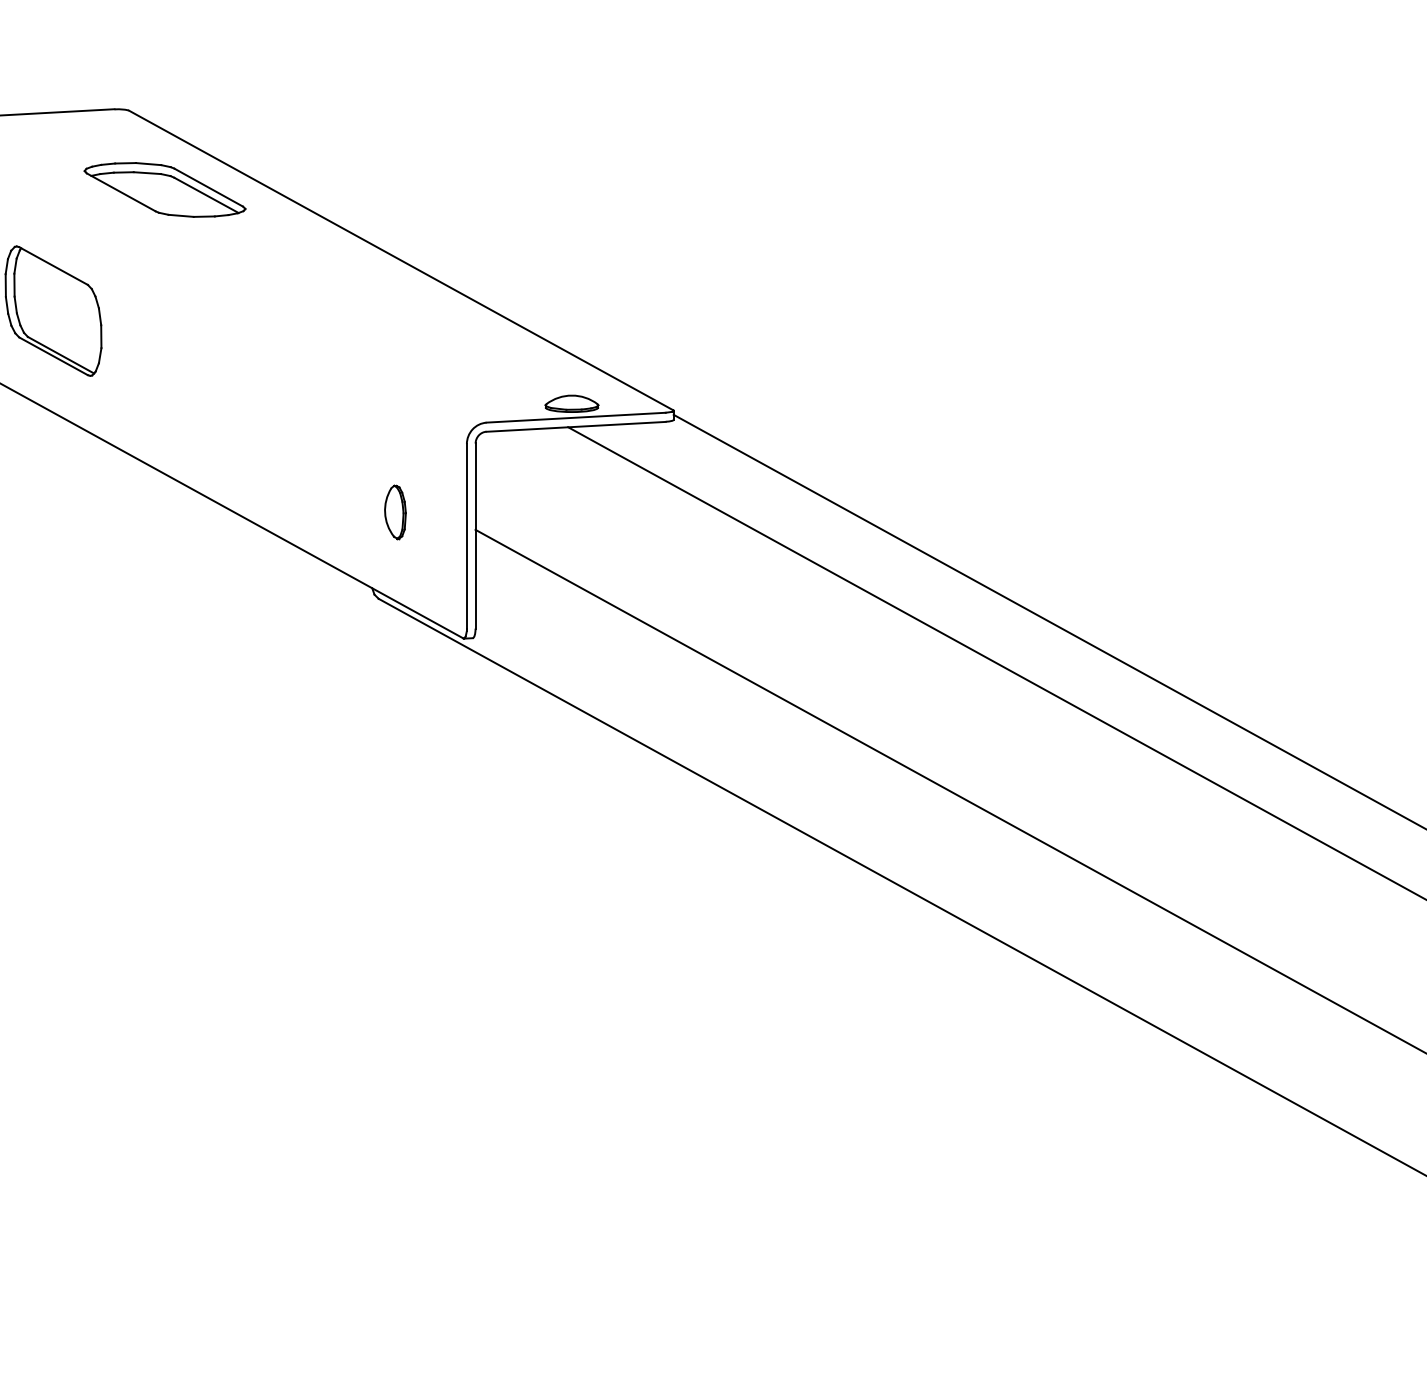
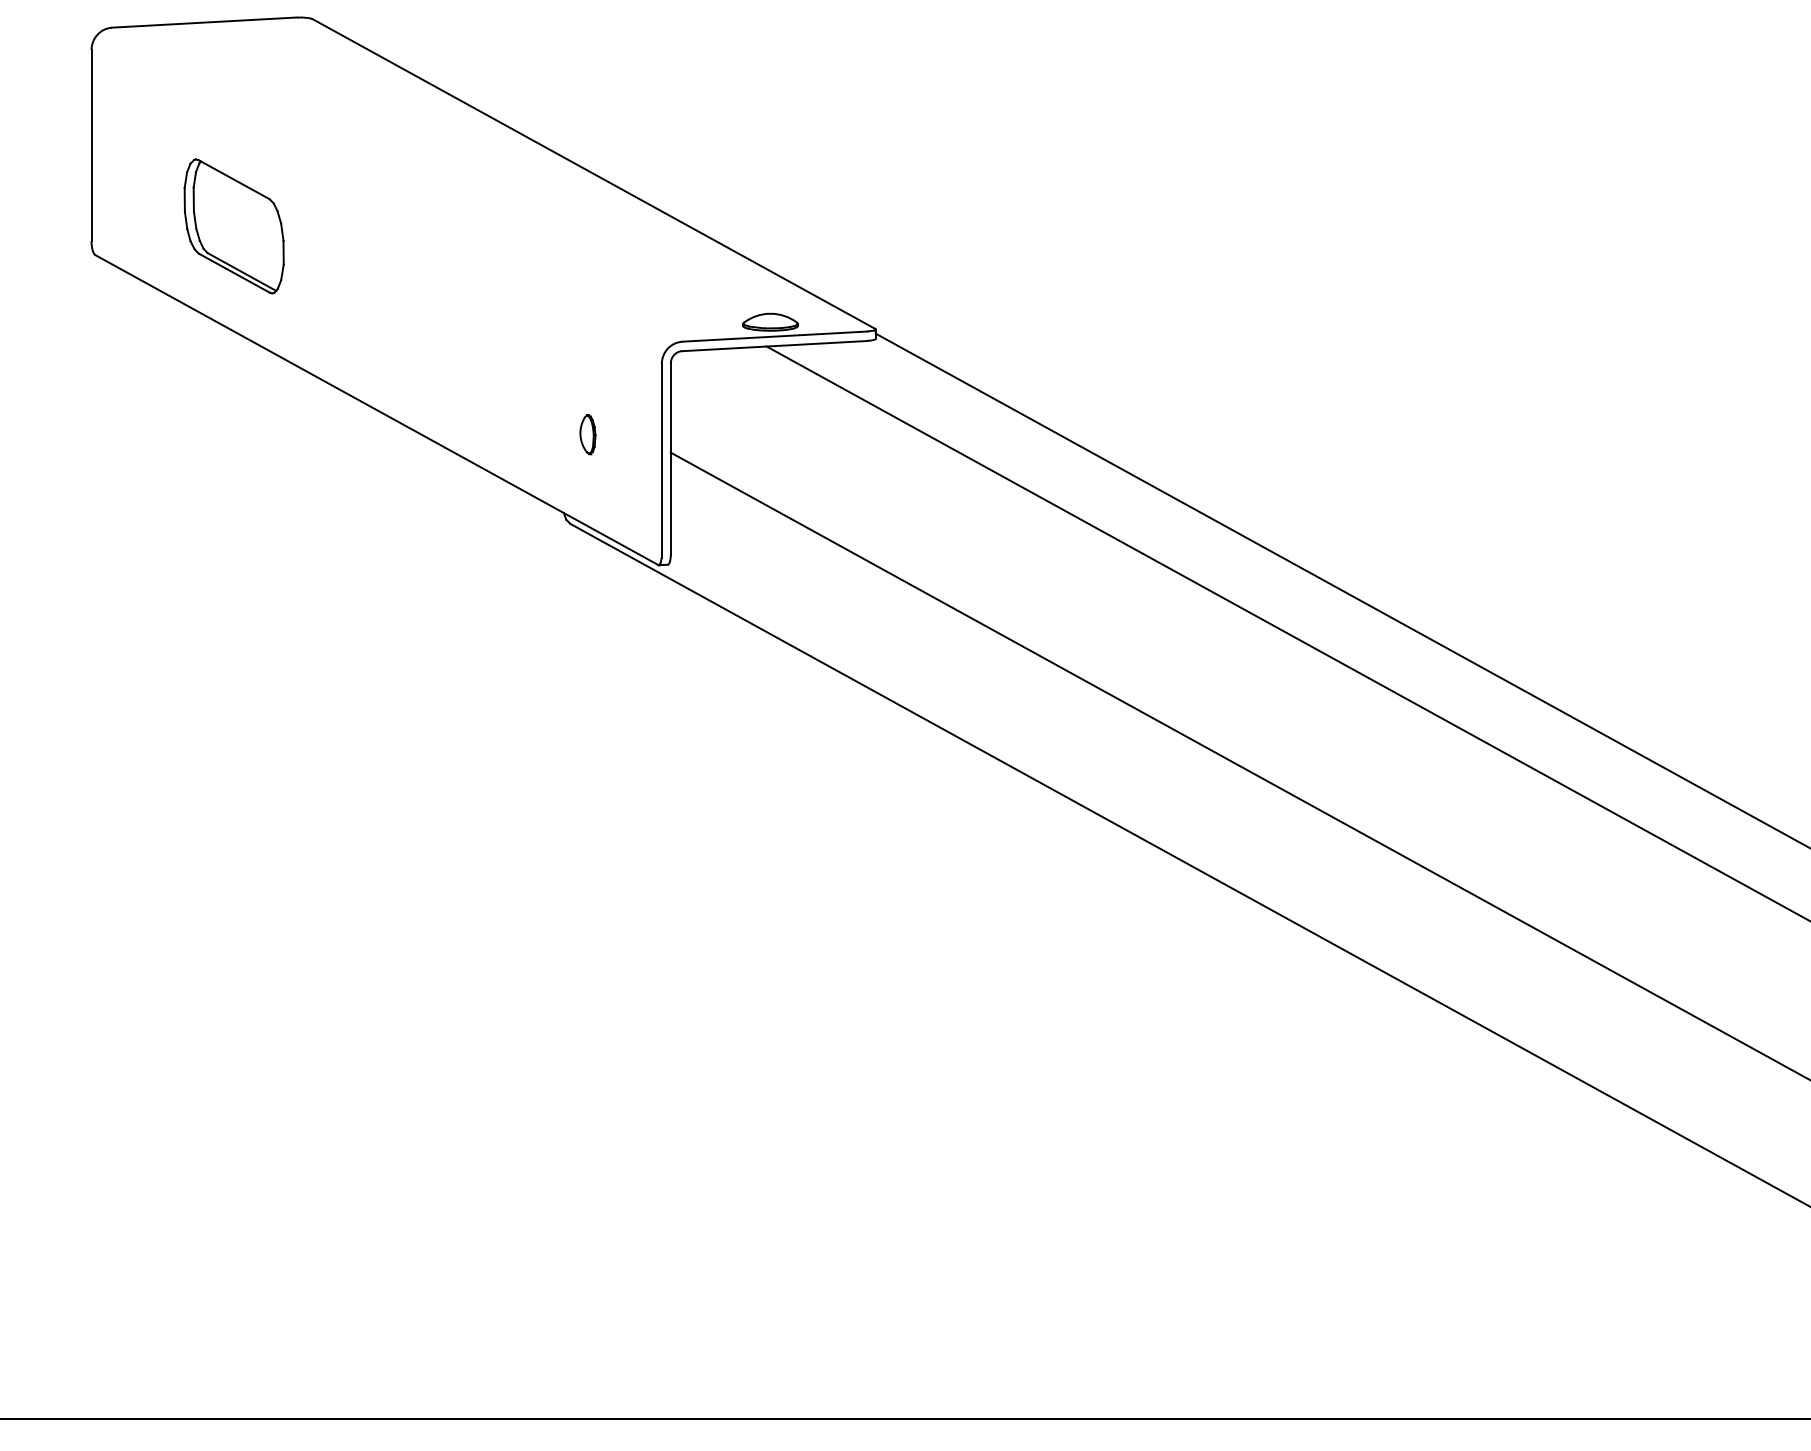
part: (165, 189) -> (349, 100), removed
part: (395, 512) -> (587, 434), size x0.7

